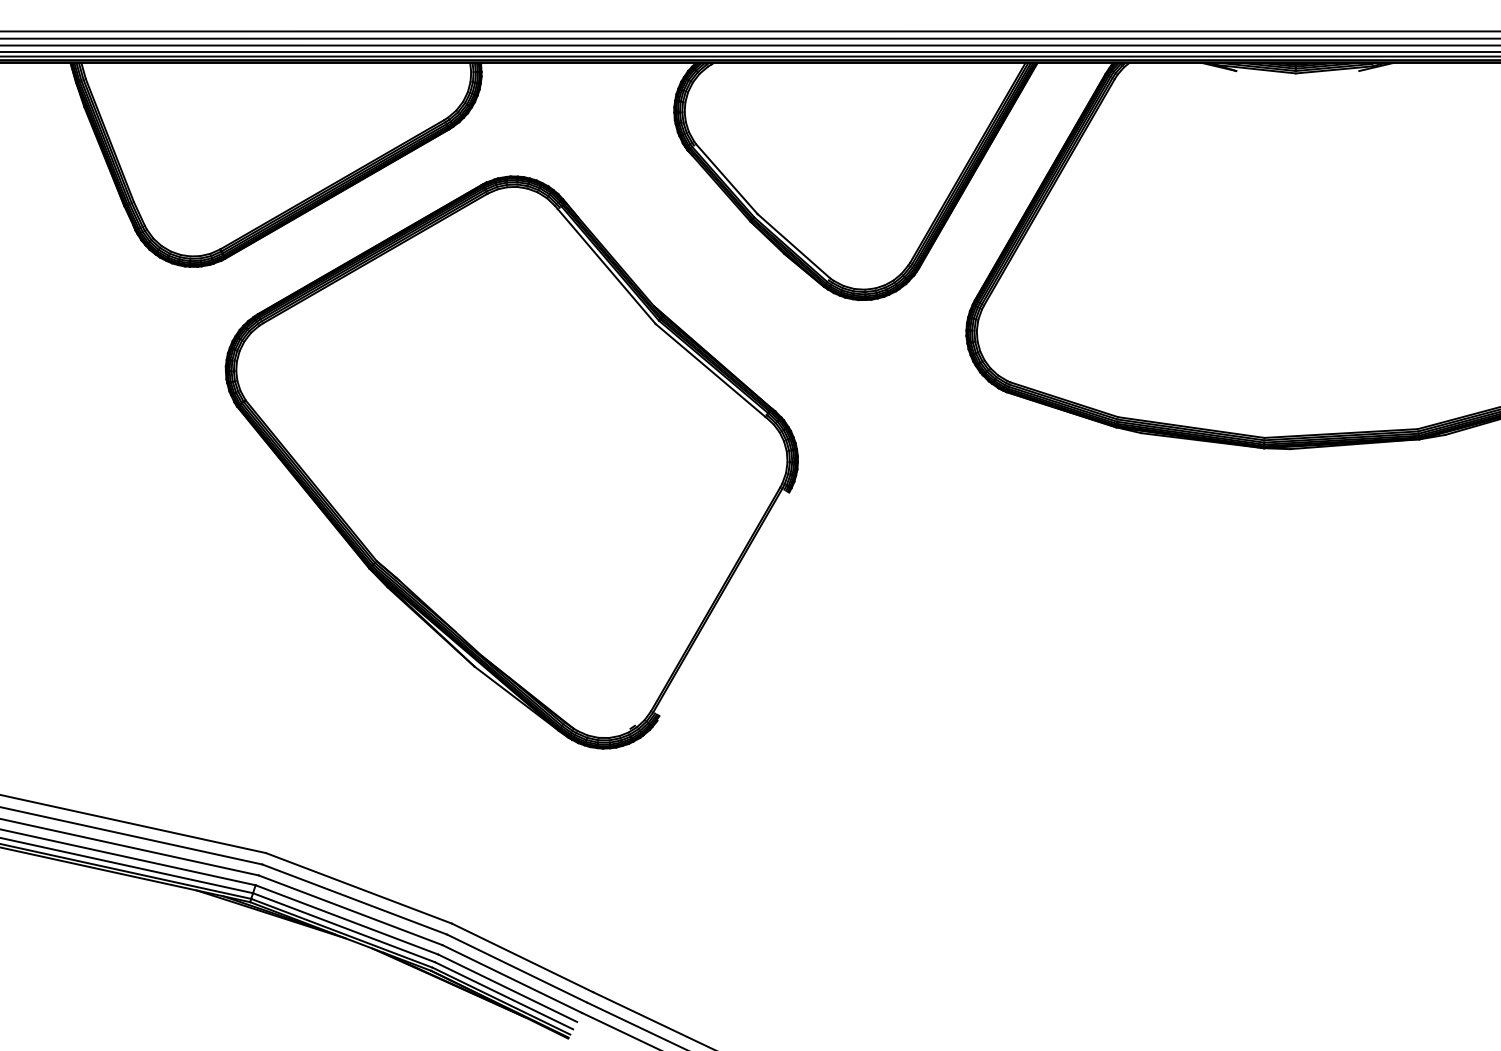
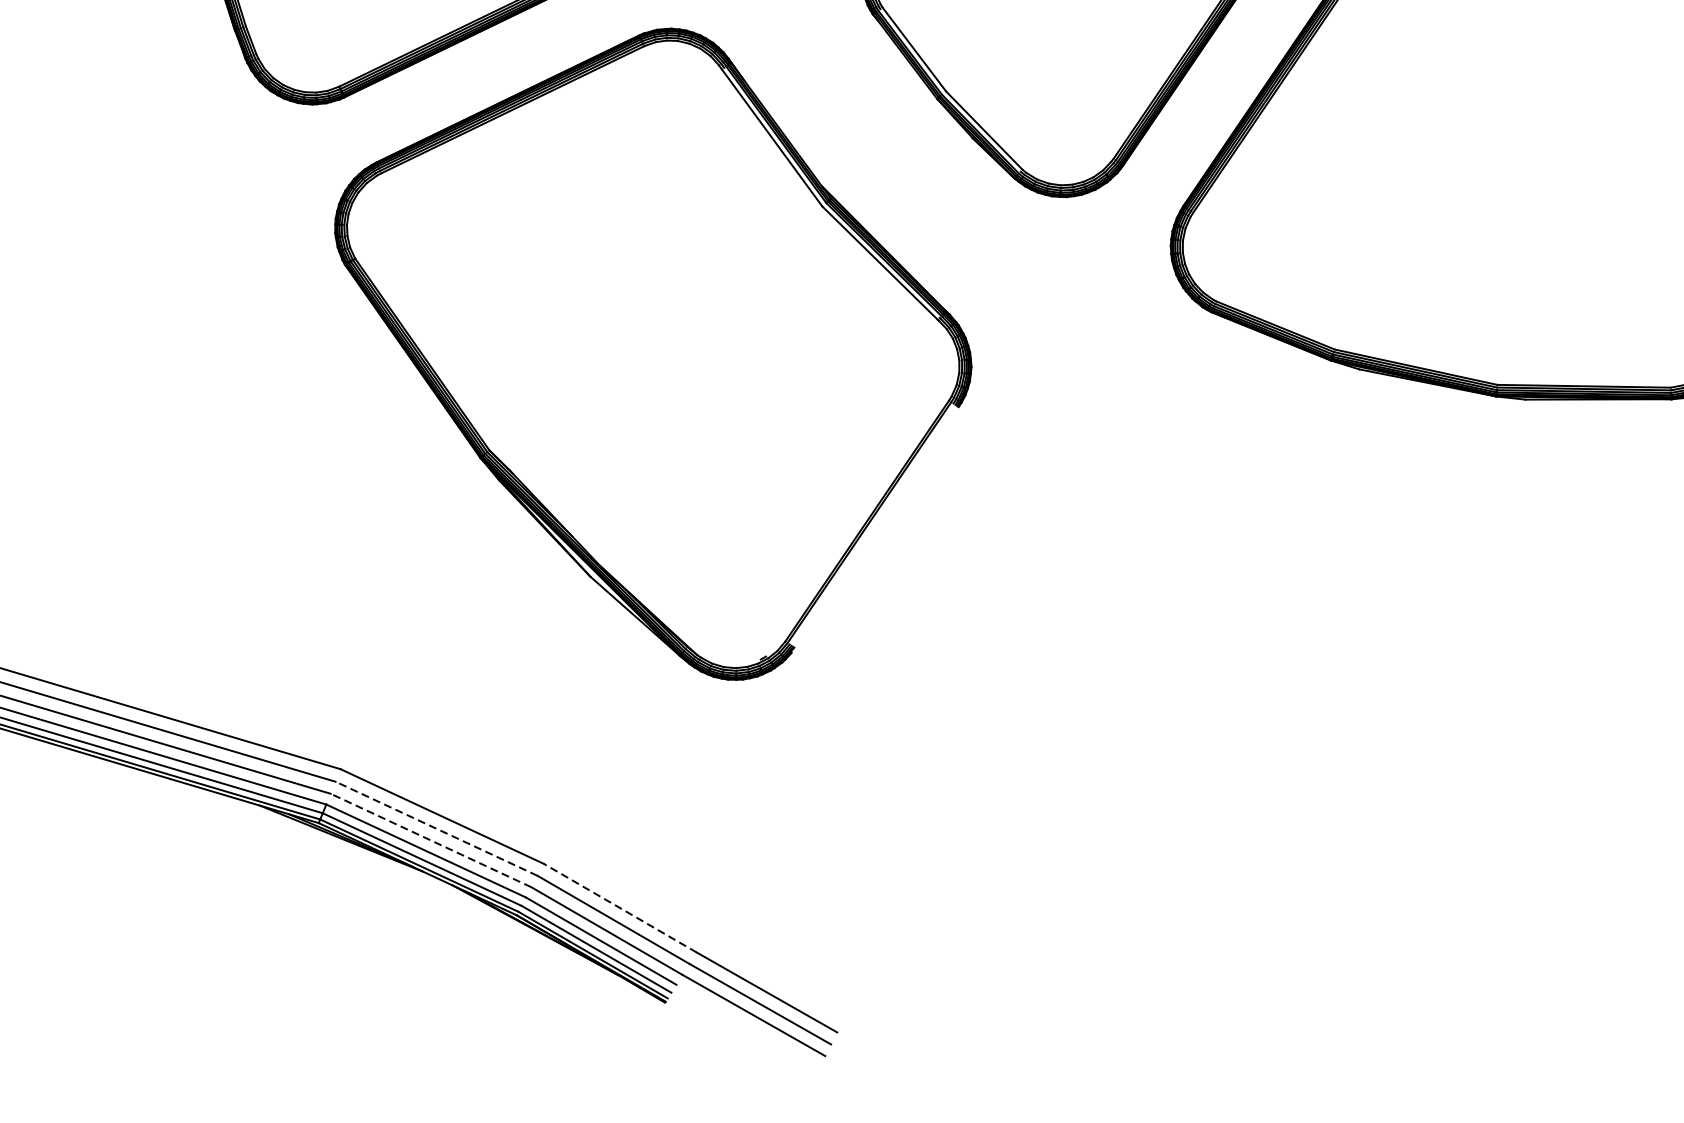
line: (354, 899) -> (436, 828), solid -> dashed
line: (350, 910) -> (430, 840), solid -> dashed
line: (522, 957) -> (620, 907), solid -> dashed

